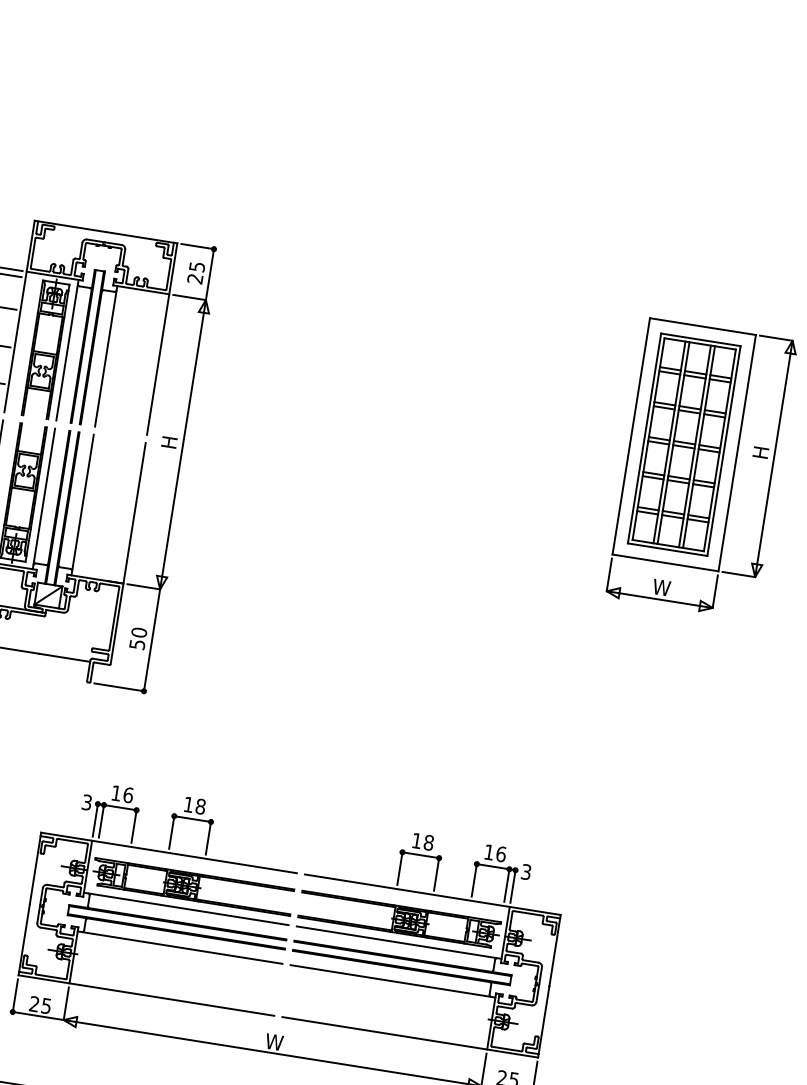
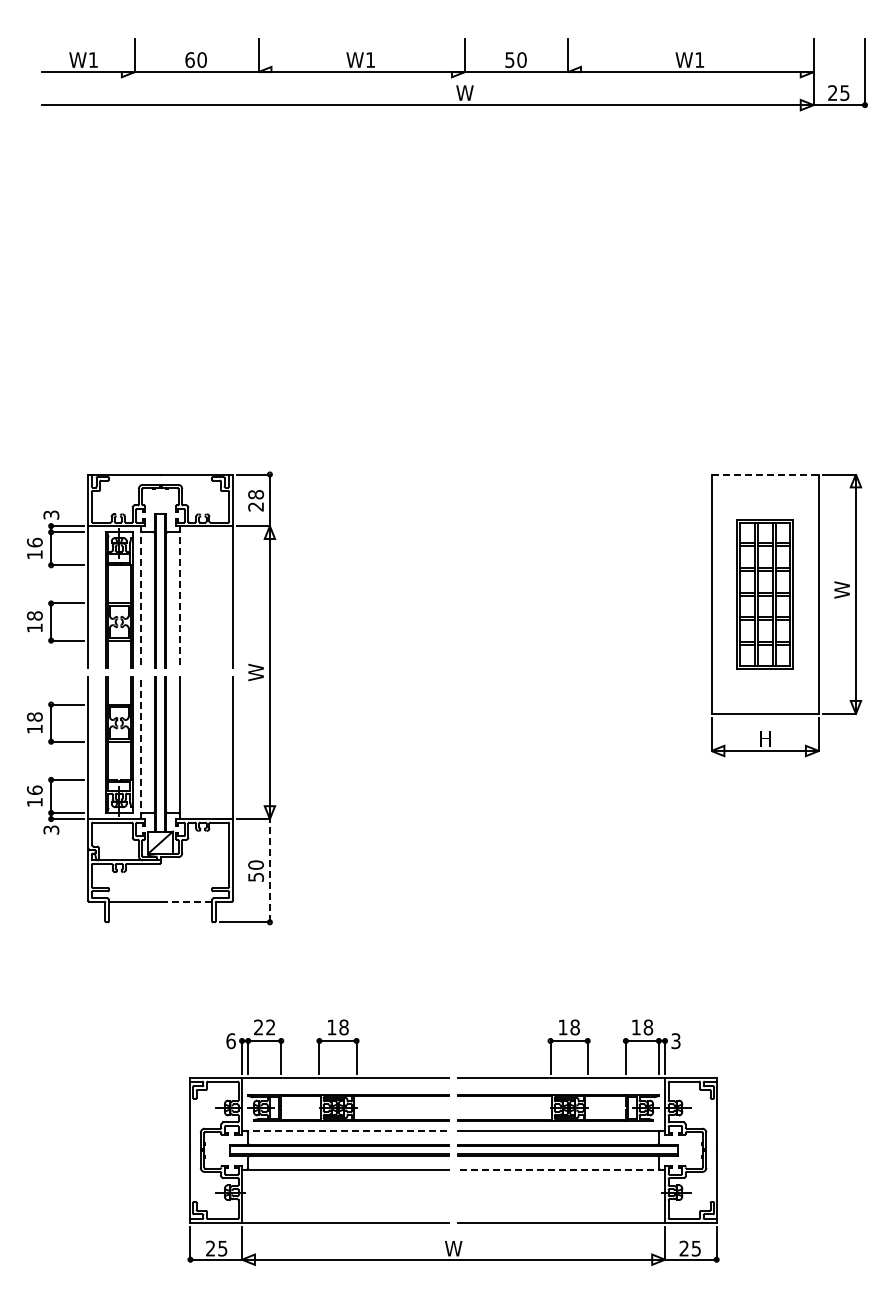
text: (196, 266) -> (255, 494), 25 -> 28
line: (703, 326) -> (765, 474), solid -> dashed
line: (67, 350) -> (140, 597), solid -> dashed
line: (106, 356) -> (180, 597), solid -> dashed
text: (168, 442) -> (255, 672), H -> W
part: (683, 443) -> (764, 593), size x0.7
text: (760, 452) -> (841, 589), H -> W
line: (43, 498) -> (140, 747), solid -> dashed
text: (661, 587) -> (764, 738), W -> H
line: (151, 640) -> (269, 870), solid -> dashed
line: (64, 657) -> (186, 901), solid -> dashed
text: (122, 794) -> (264, 1027), 16 -> 22
text: (86, 802) -> (230, 1041), 3 -> 6
text: (501, 854) -> (648, 1027), 16 -> 18
line: (186, 908) -> (345, 1130), solid -> dashed
line: (393, 980) -> (561, 1169), solid -> dashed

